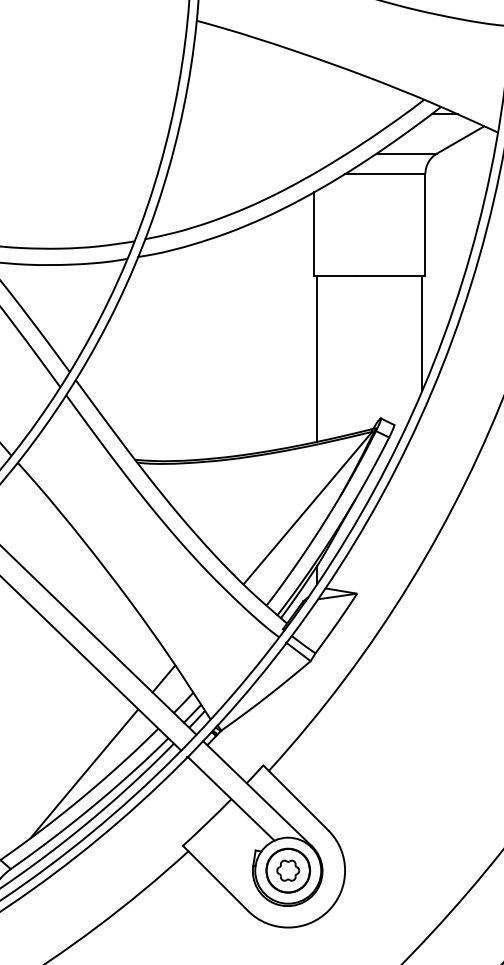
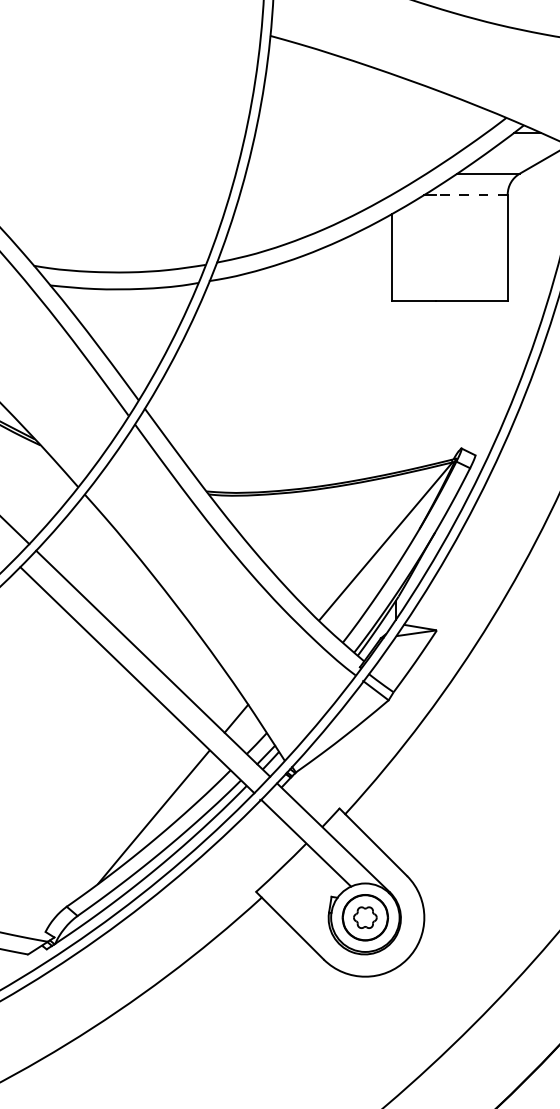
line: (390, 173) -> (471, 194), solid -> dashed
line: (422, 332) -> (504, 359), removed
line: (317, 358) -> (395, 386), removed

